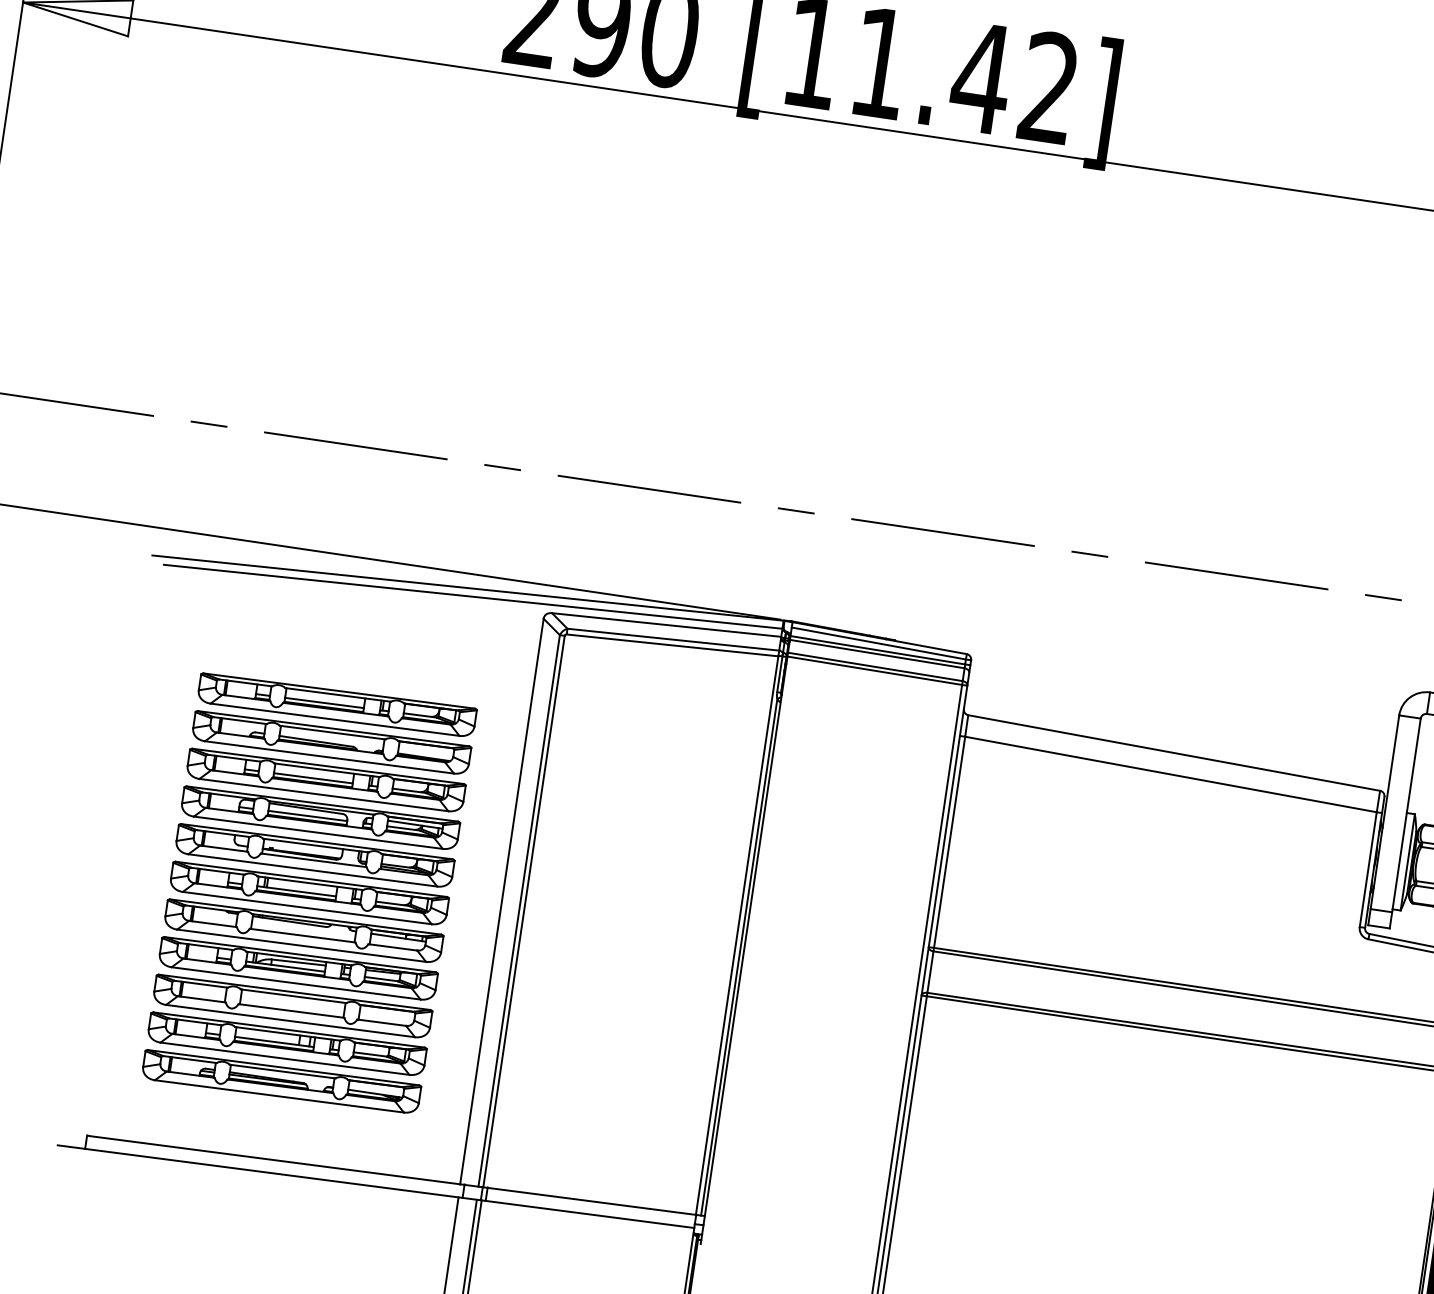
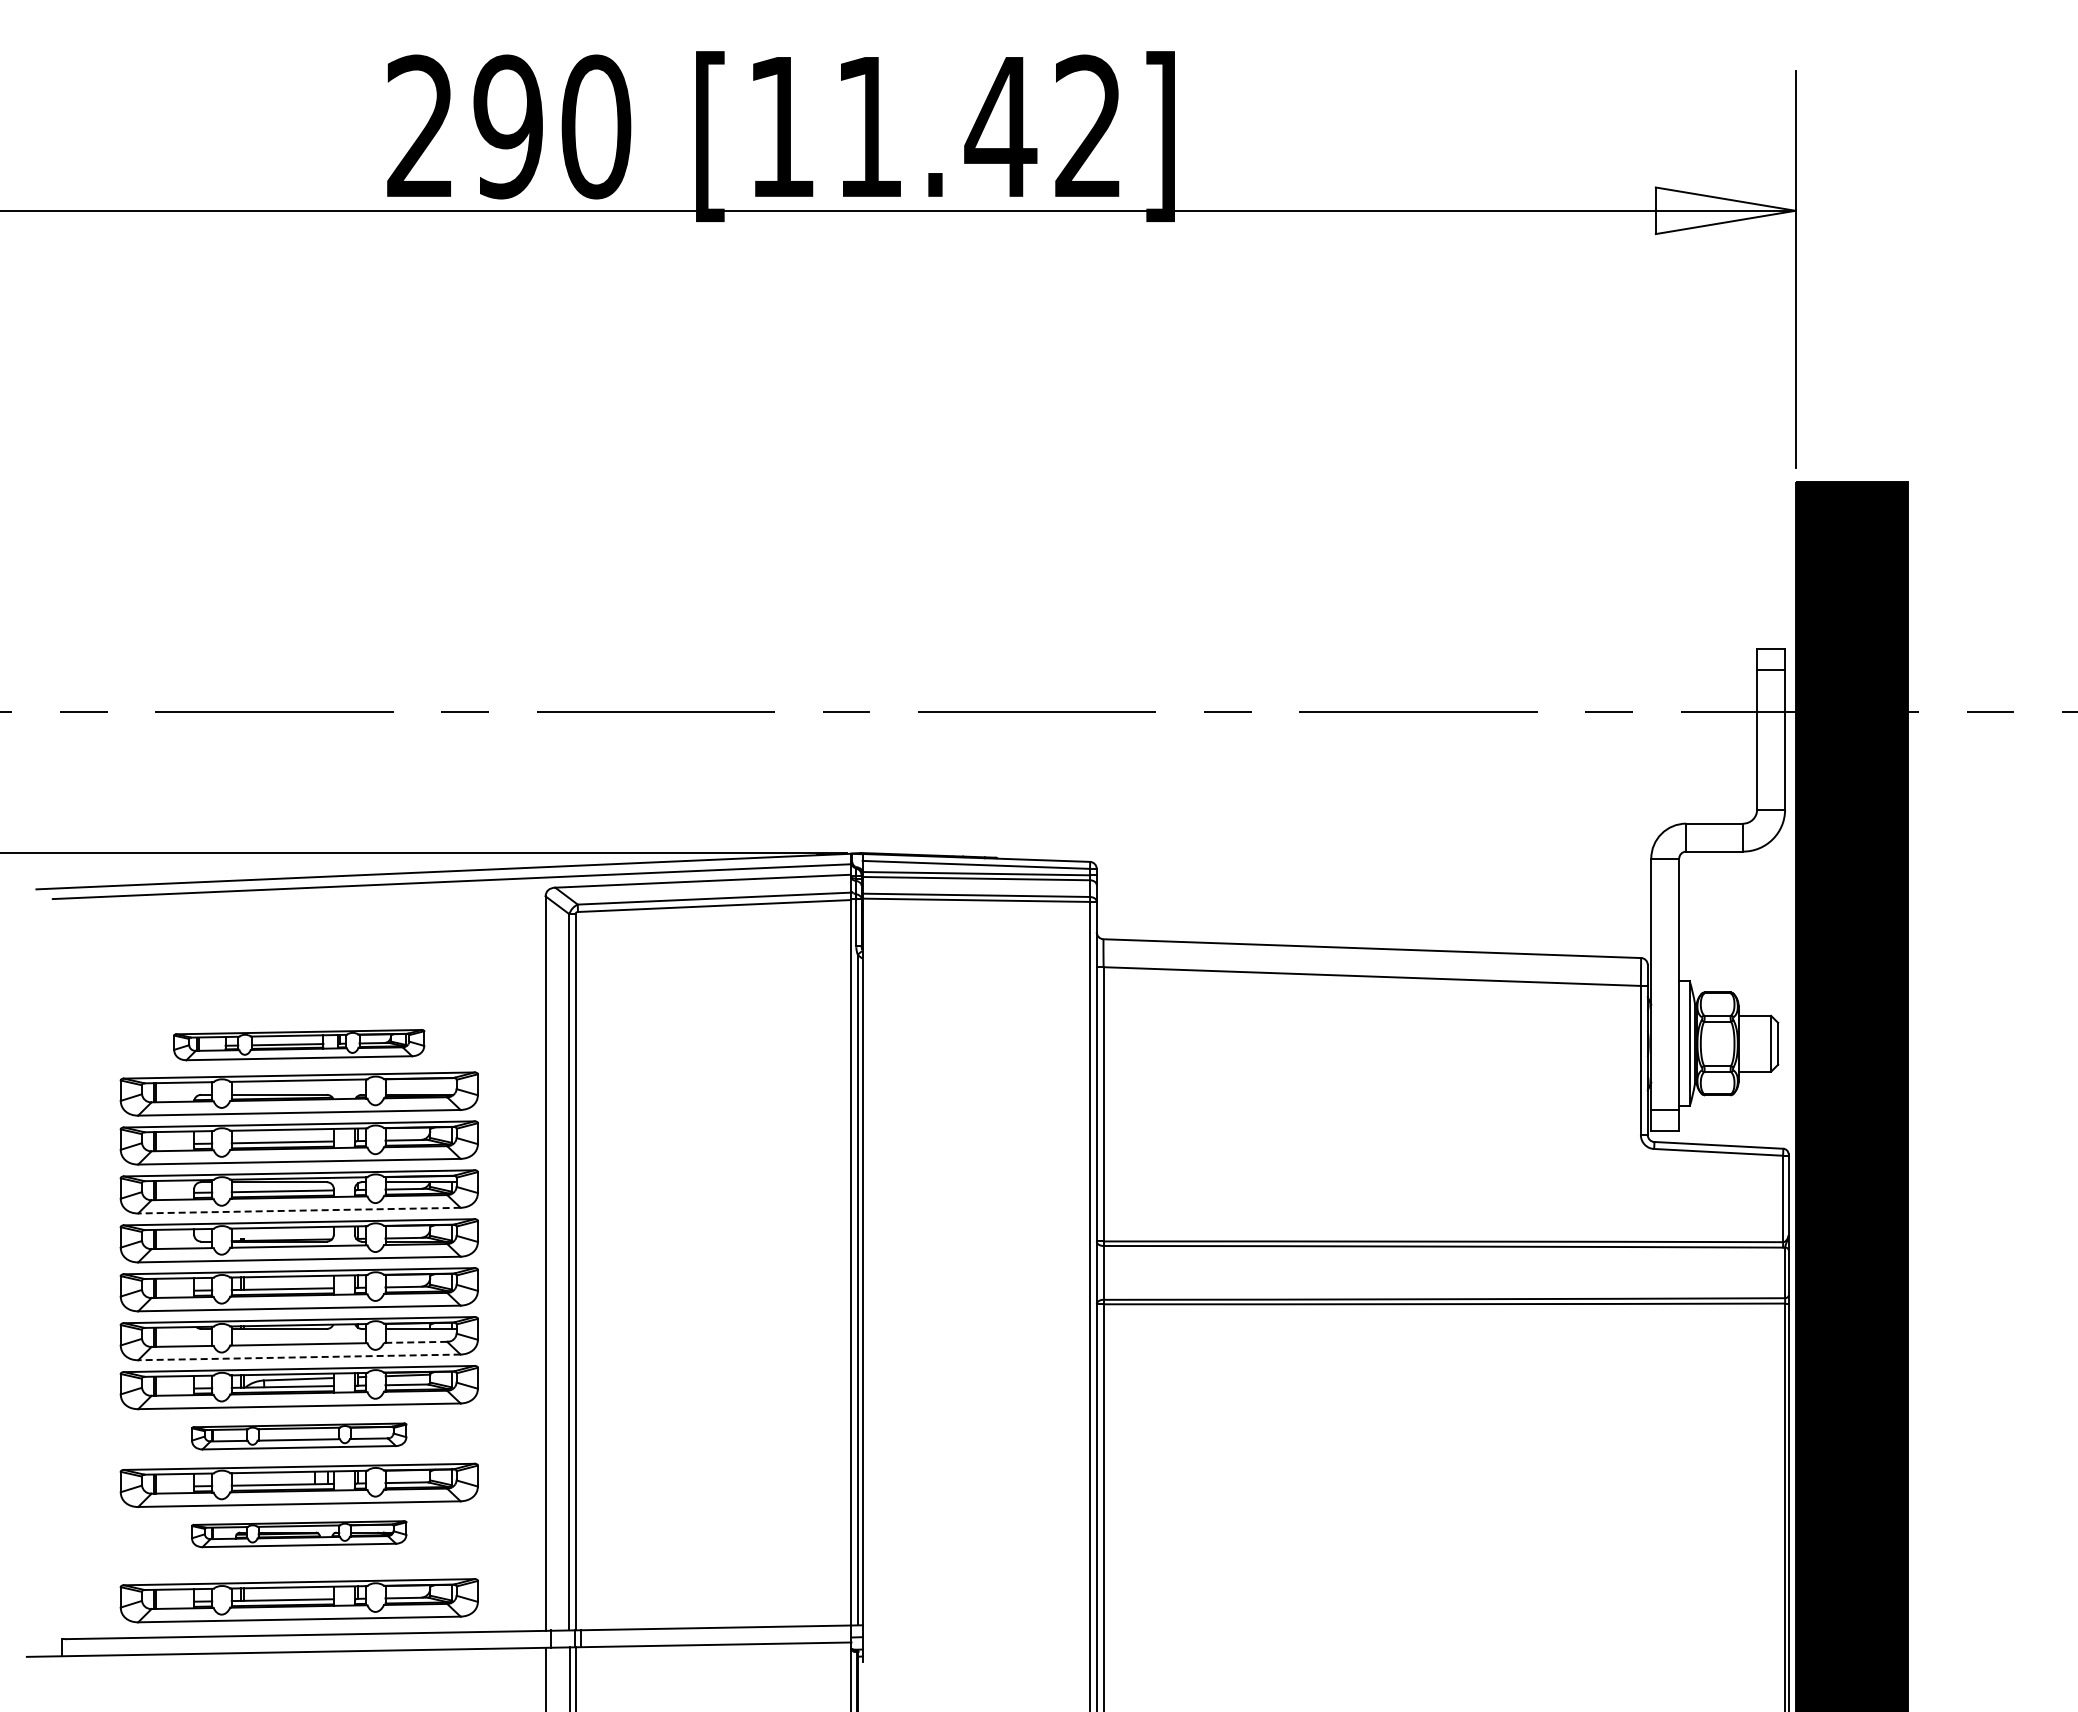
part: (336, 704) -> (298, 1044), size x0.7
line: (317, 832) -> (298, 1210), solid -> dashed
line: (300, 945) -> (298, 1357), solid -> dashed
line: (392, 947) -> (415, 1342), solid -> dashed
part: (291, 1006) -> (298, 1436), size x0.6
part: (280, 1081) -> (298, 1533), size x0.6
part: (273, 1132) -> (298, 1600), added

